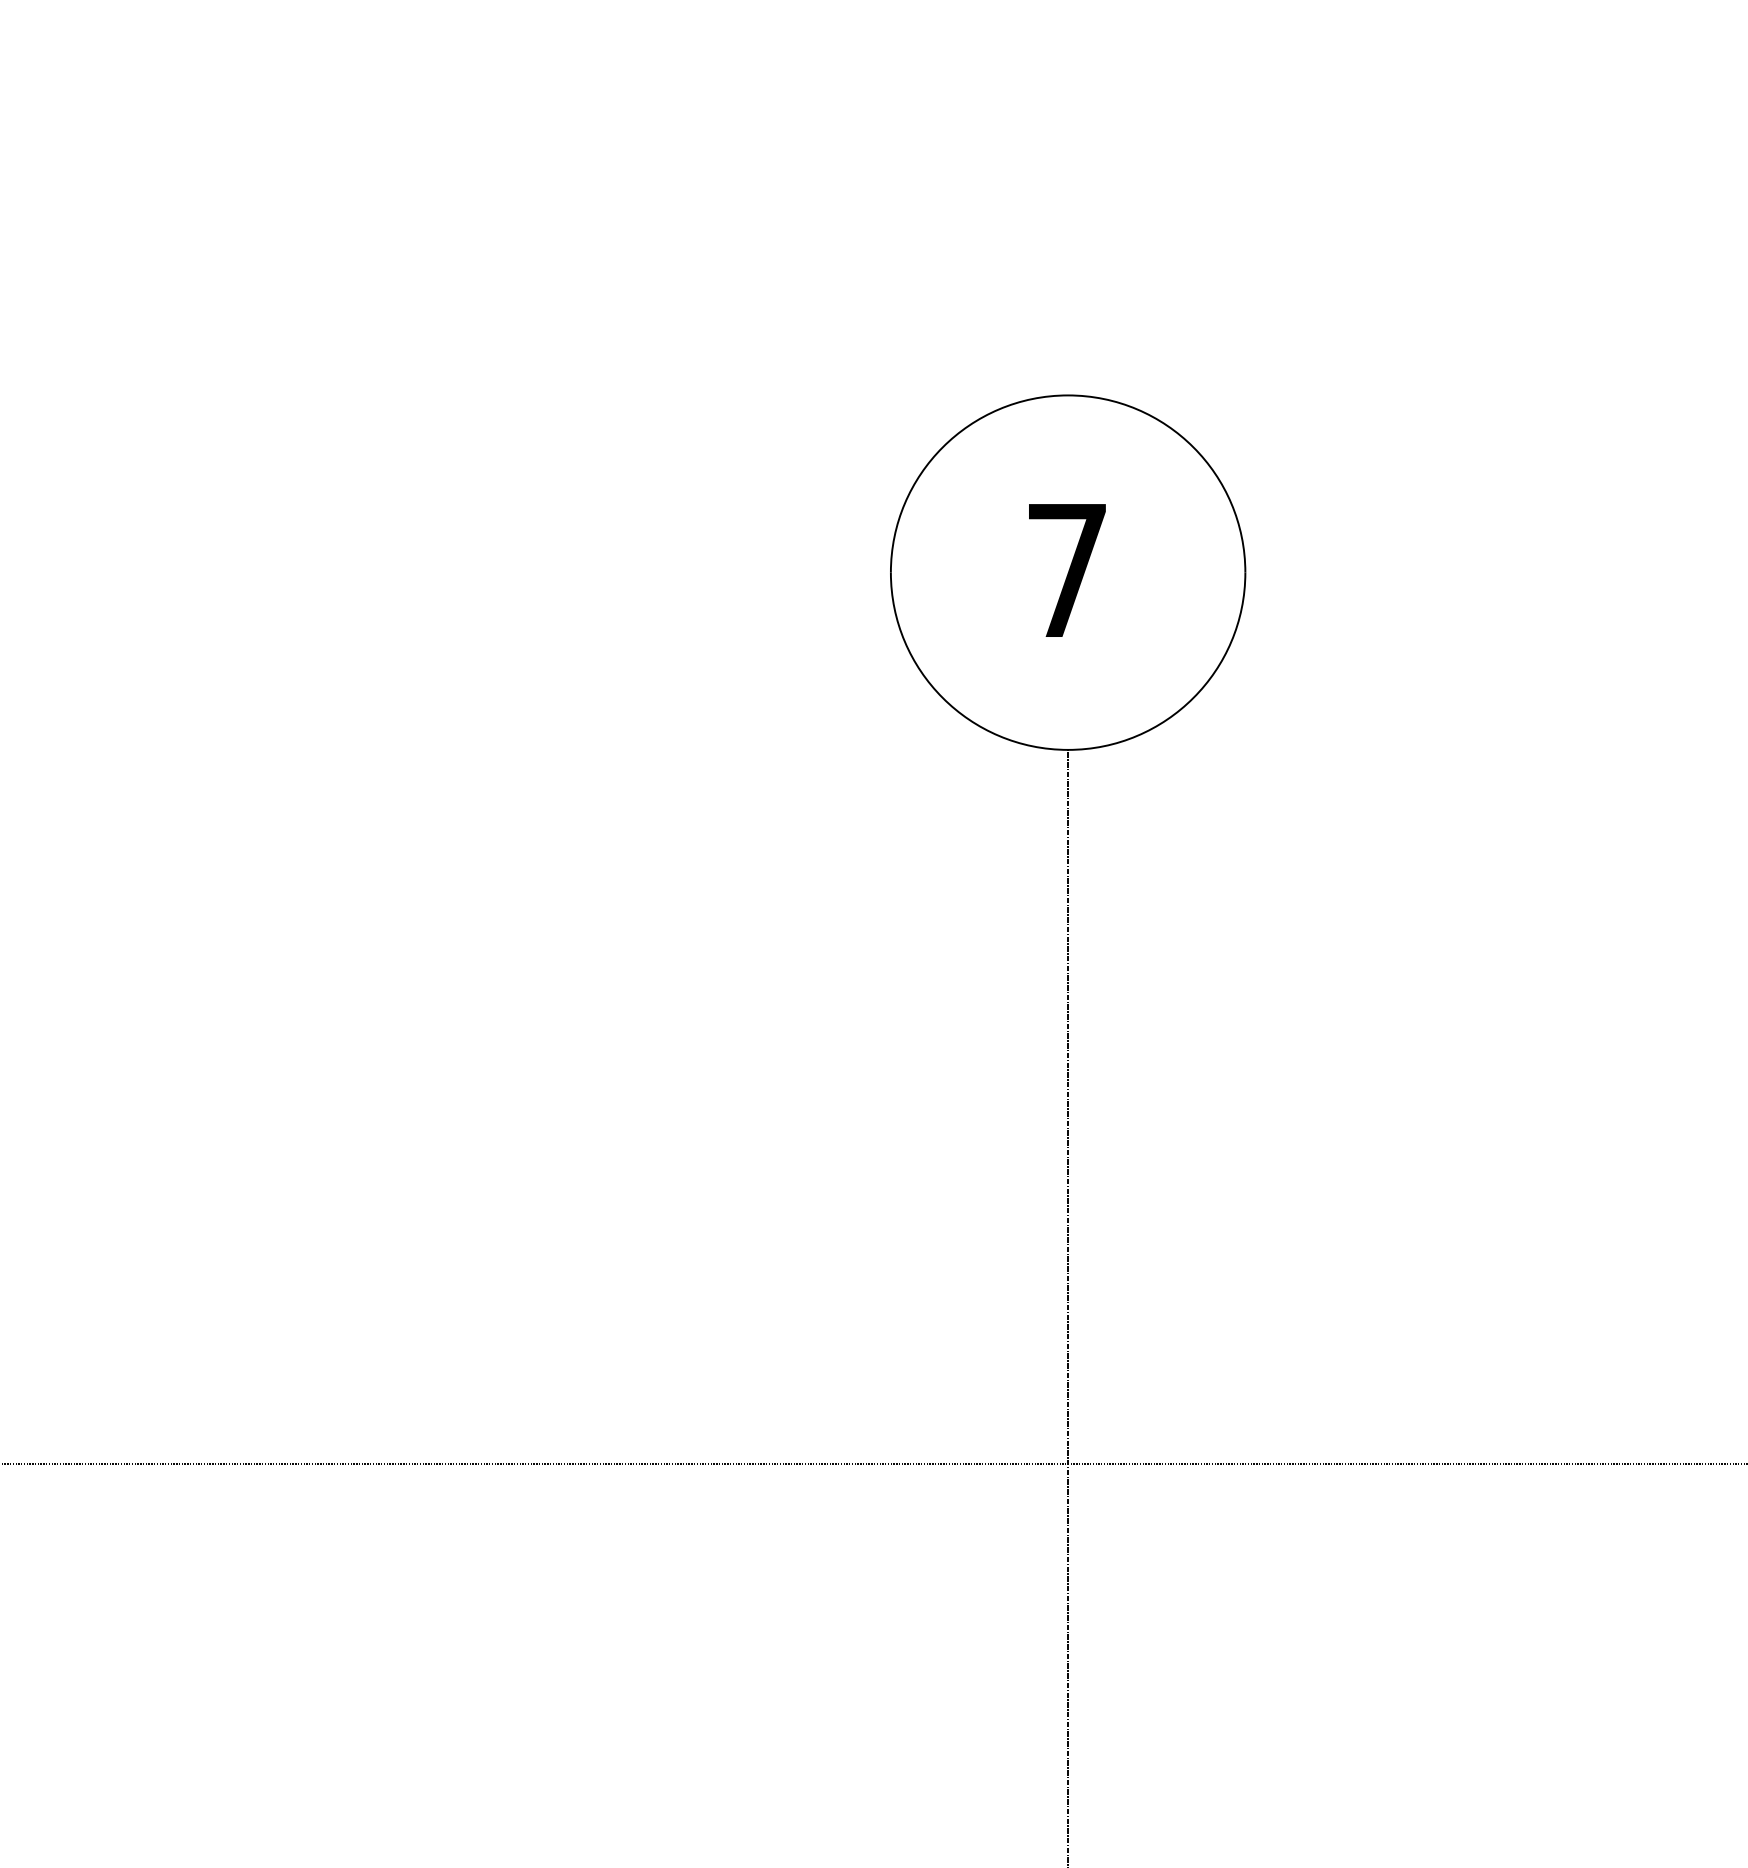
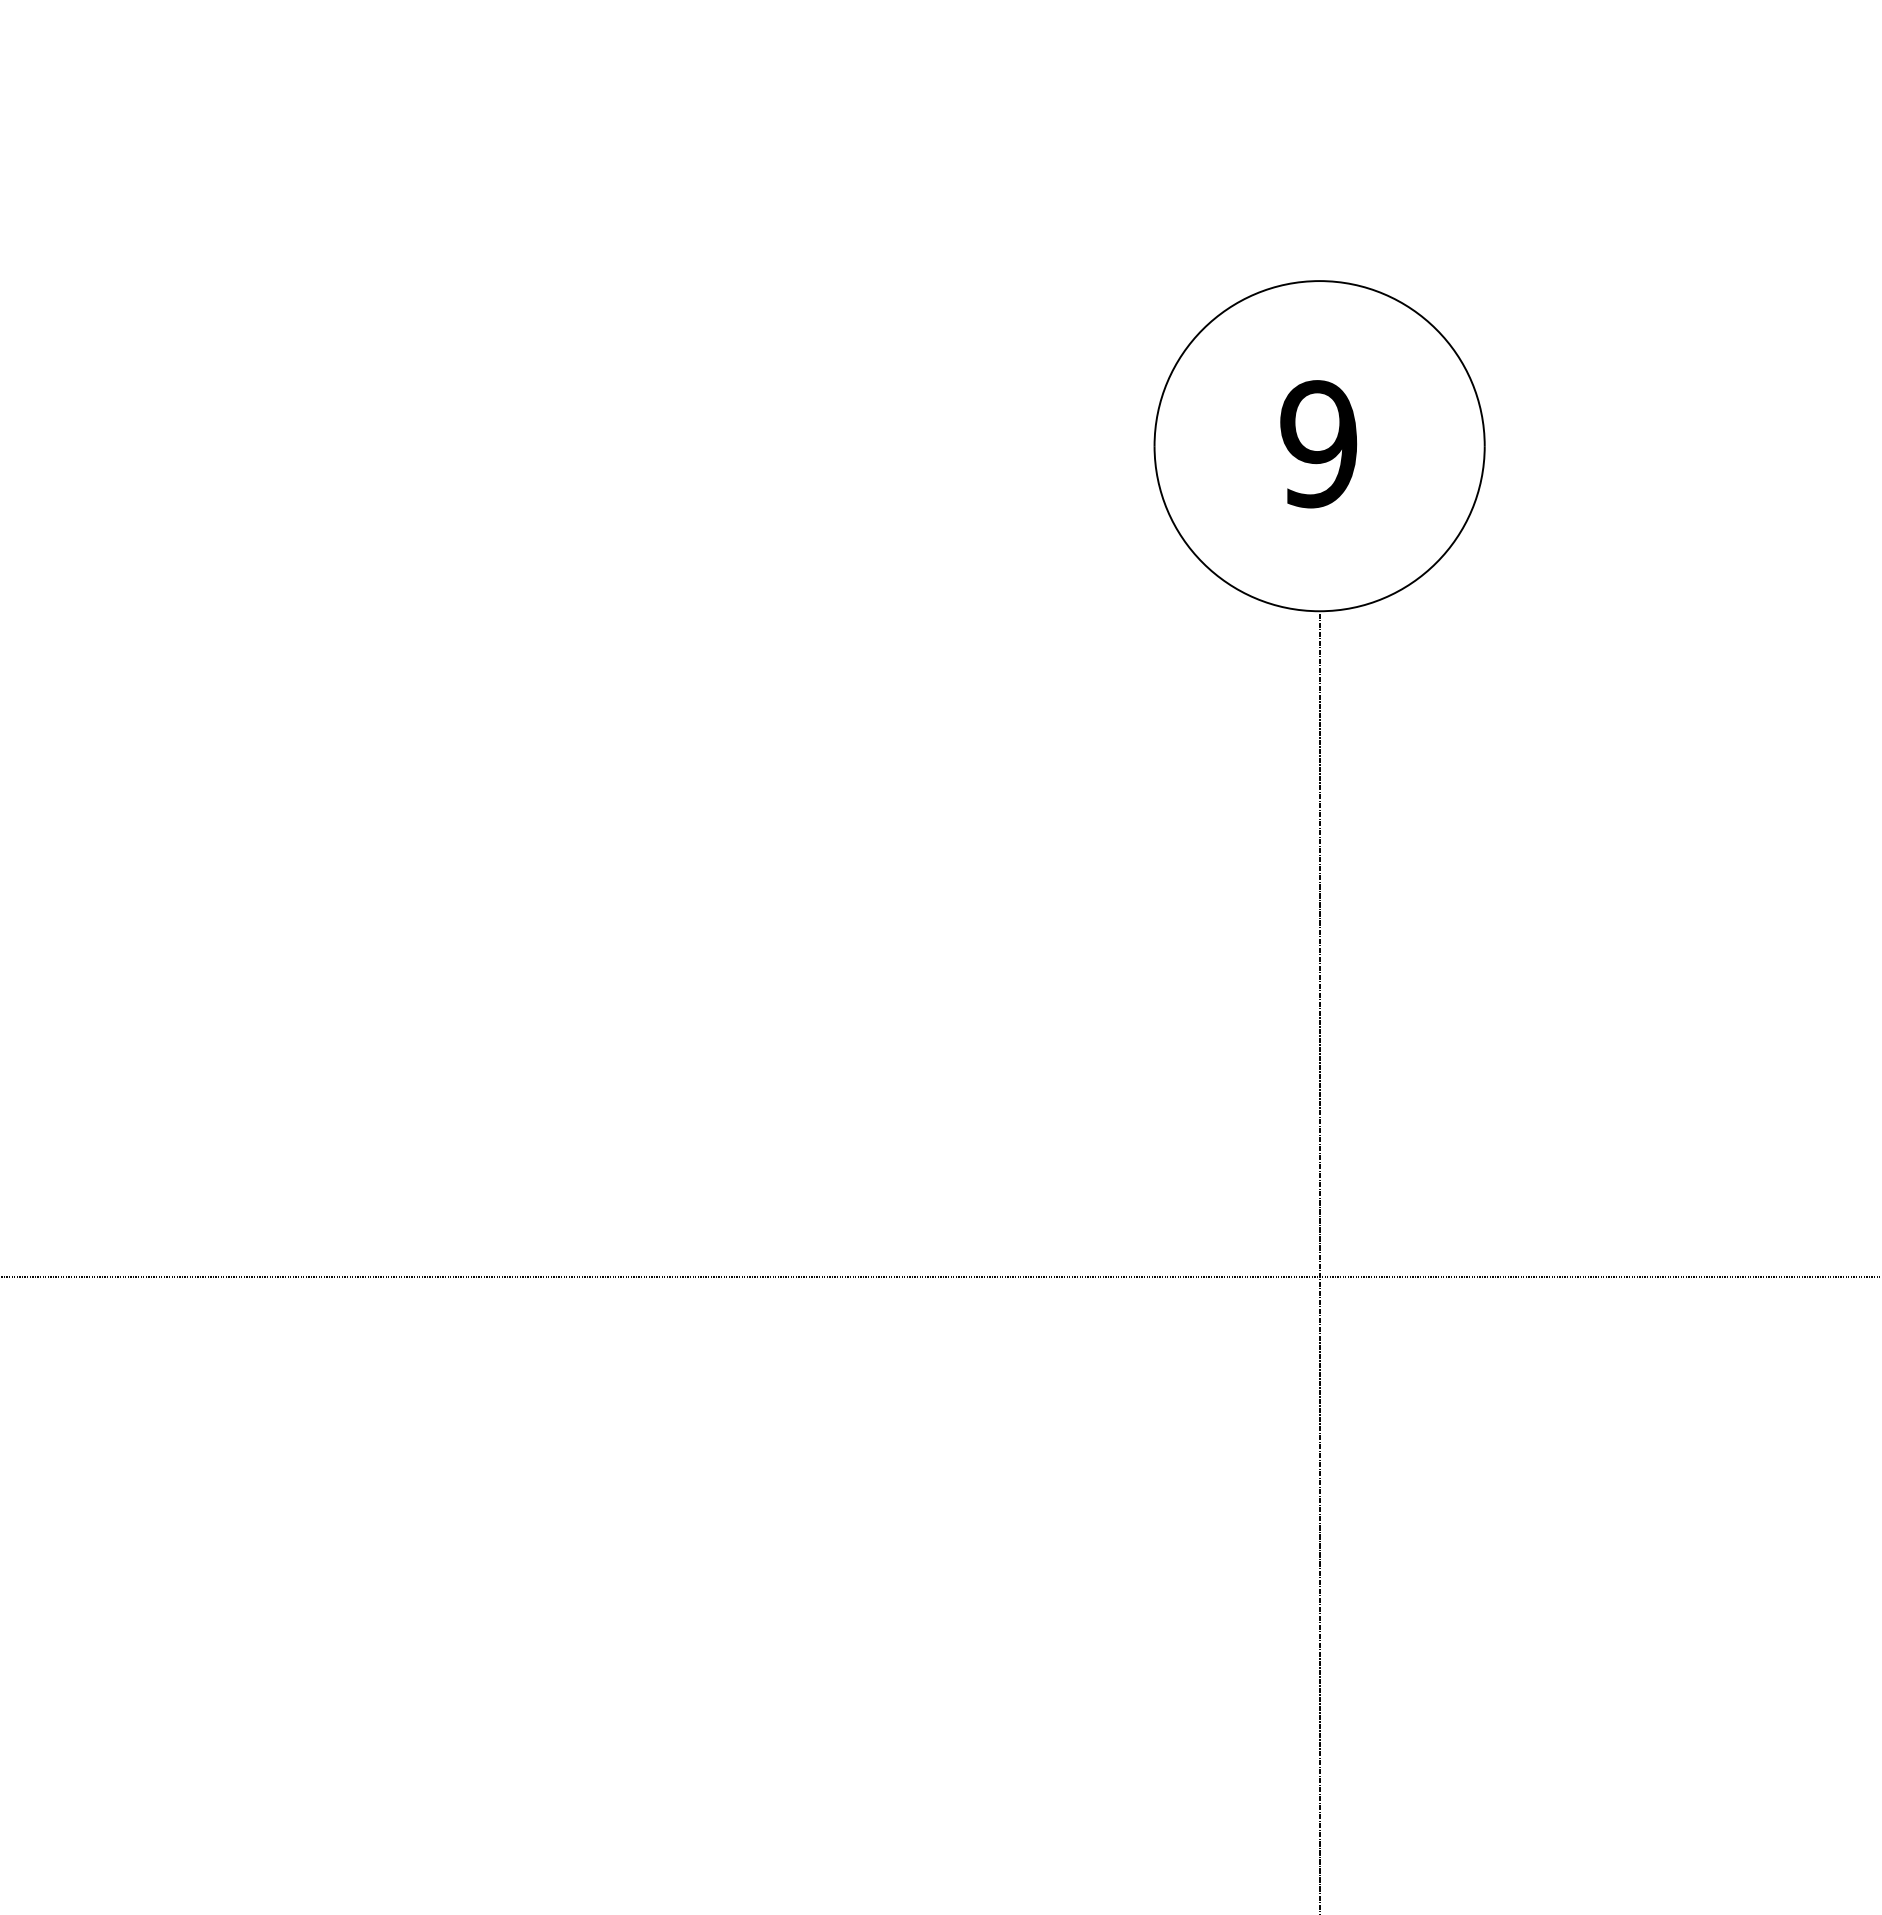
text: (1066, 570) -> (1318, 444), 7 -> 9

